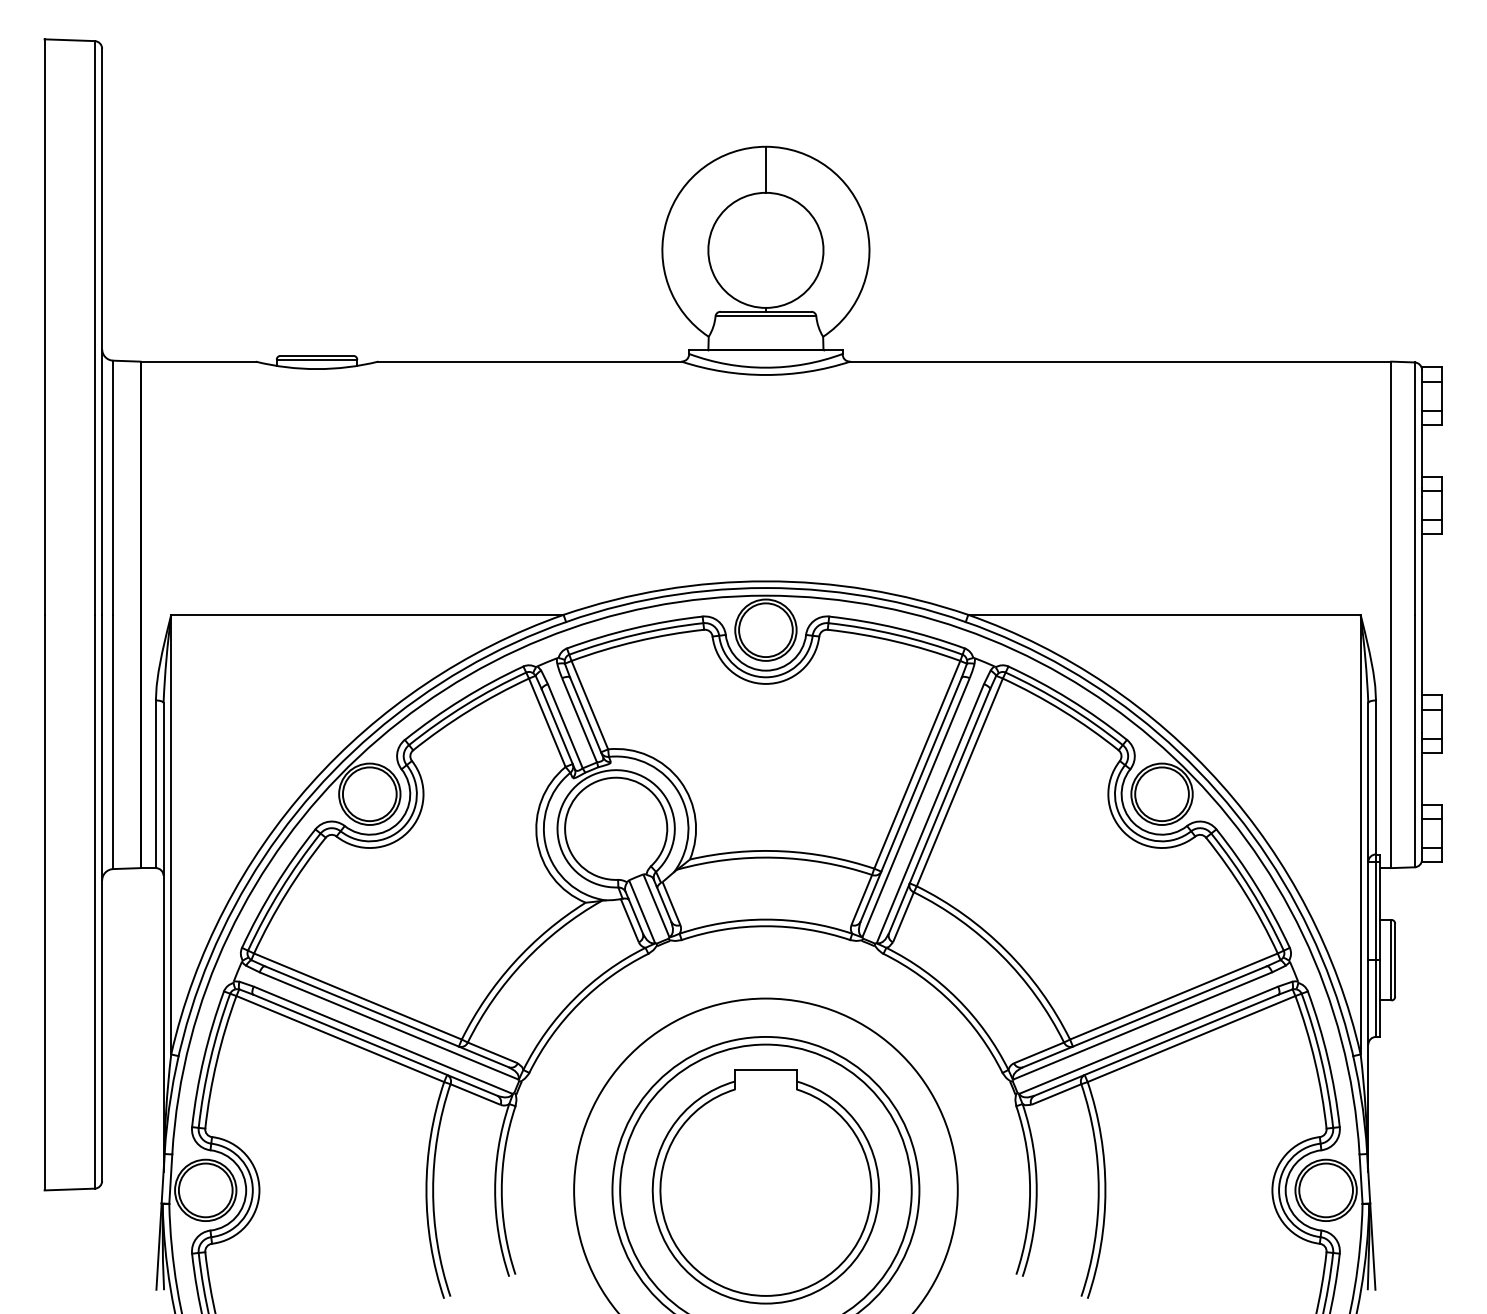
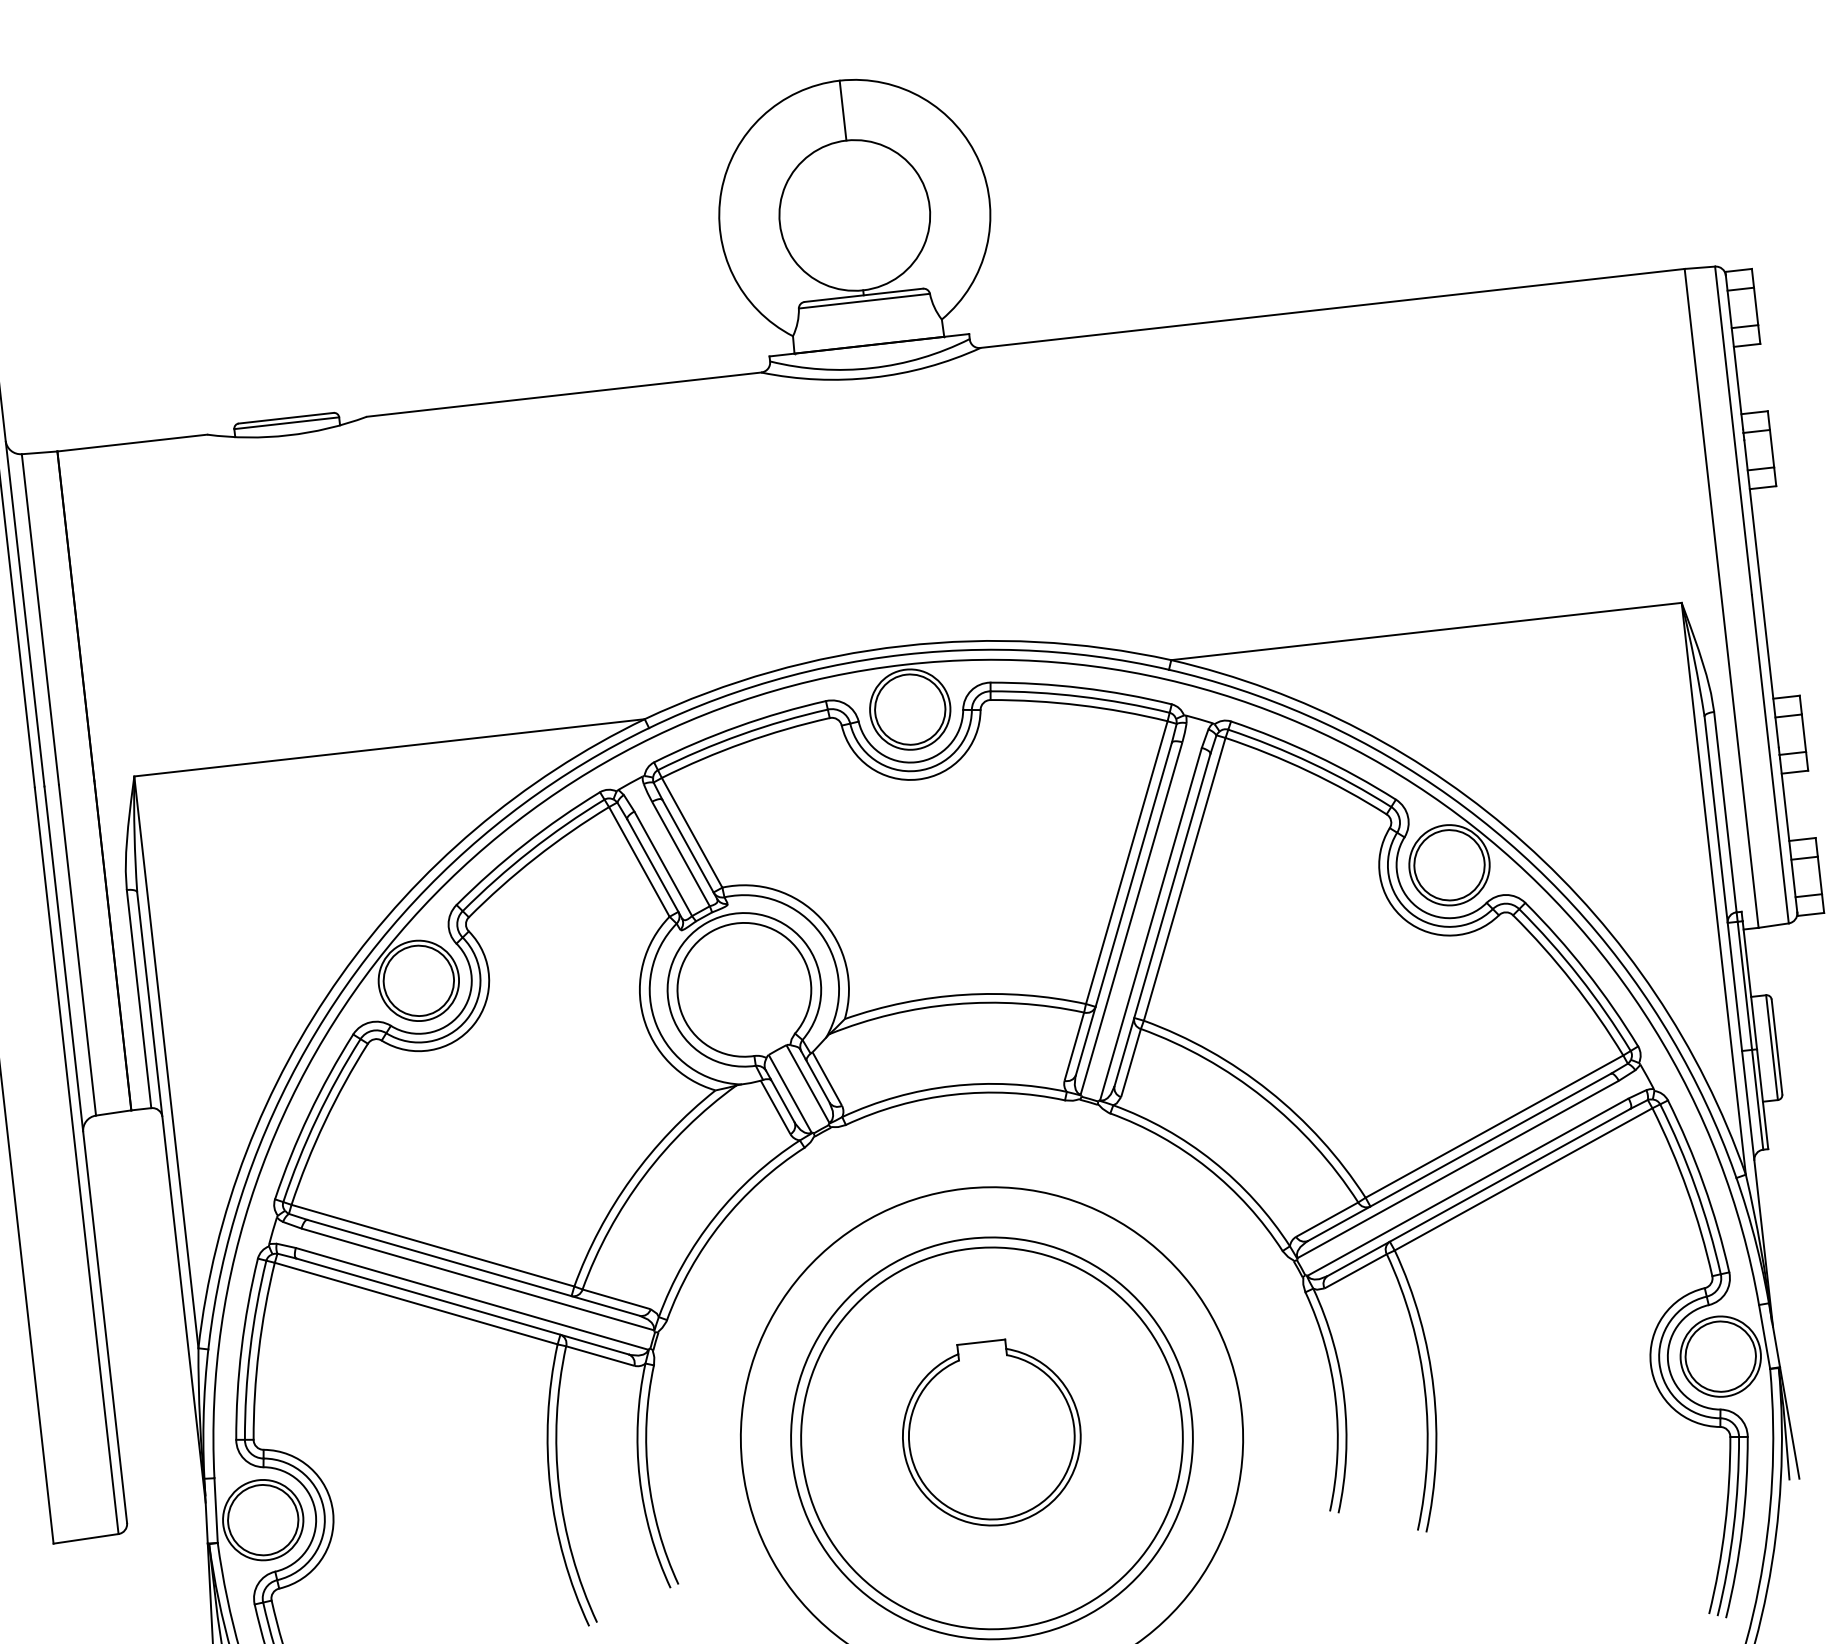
part: (765, 1186) -> (990, 1433), size x0.6

